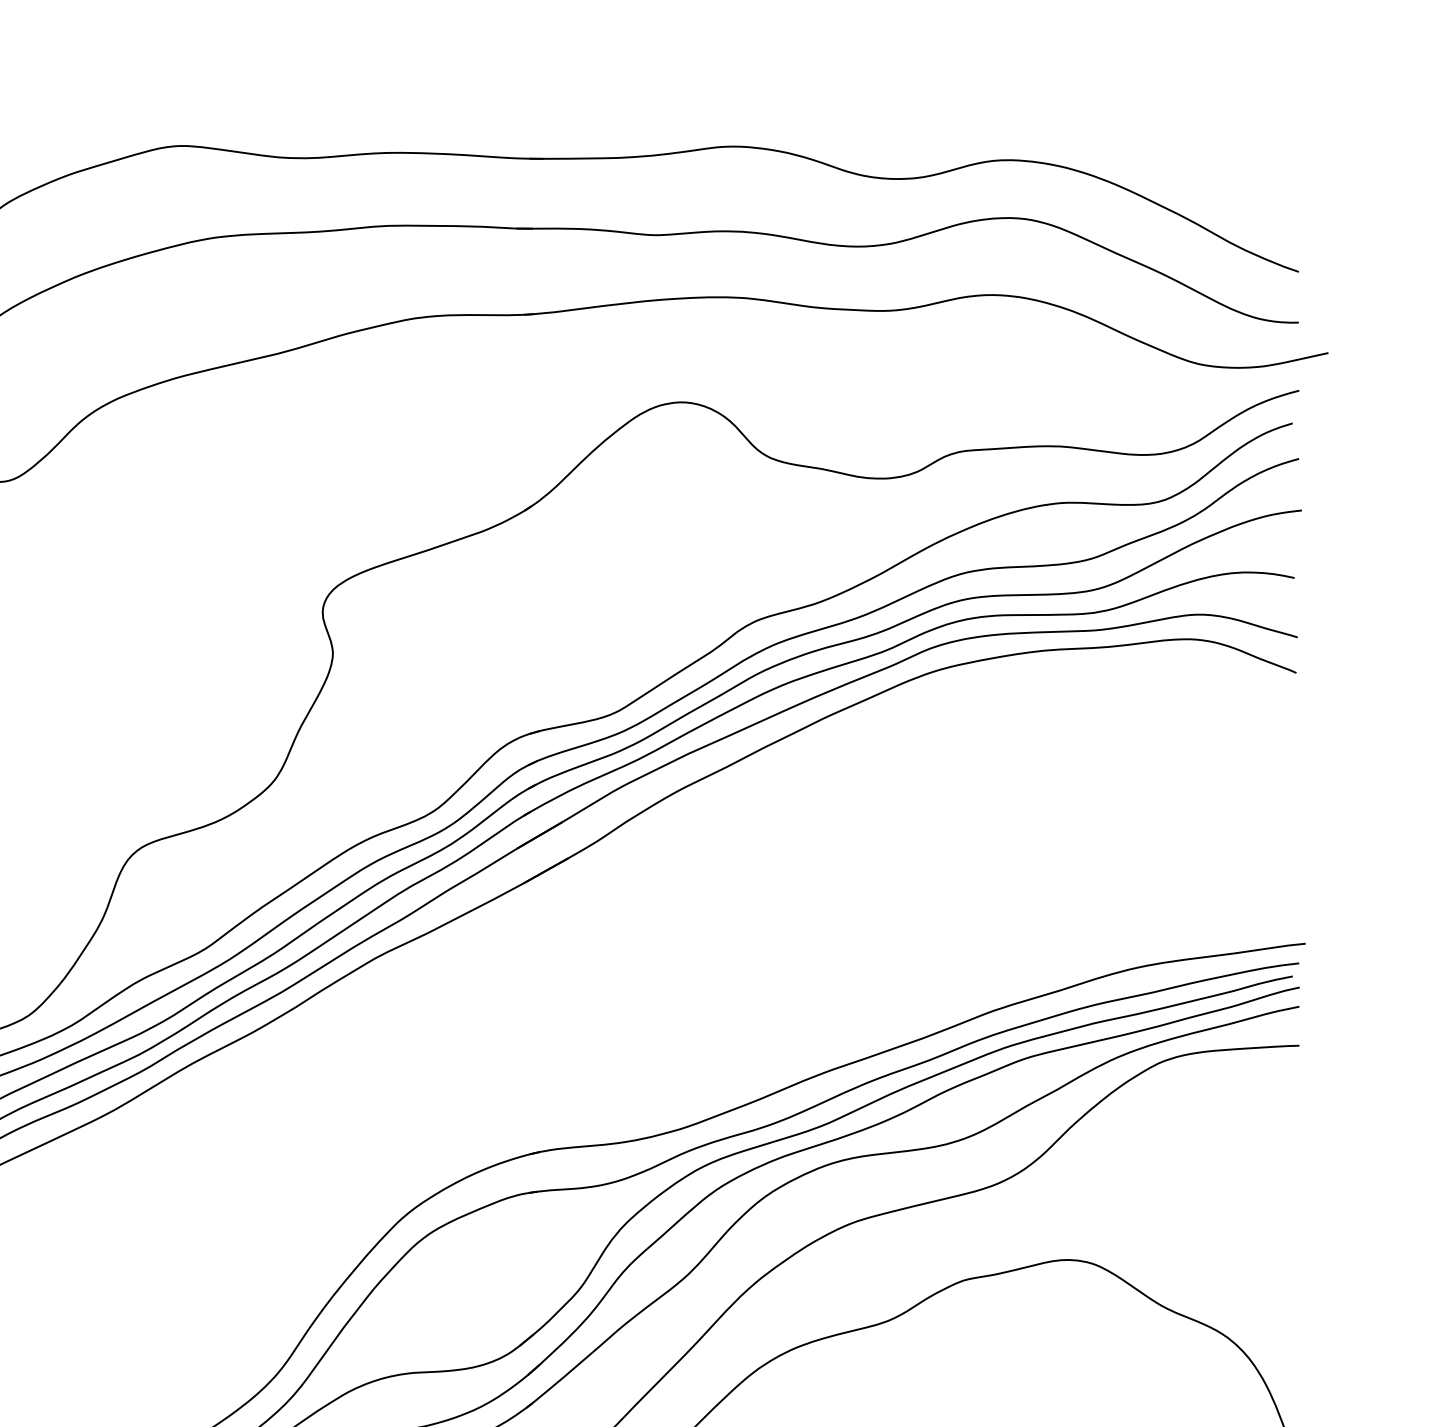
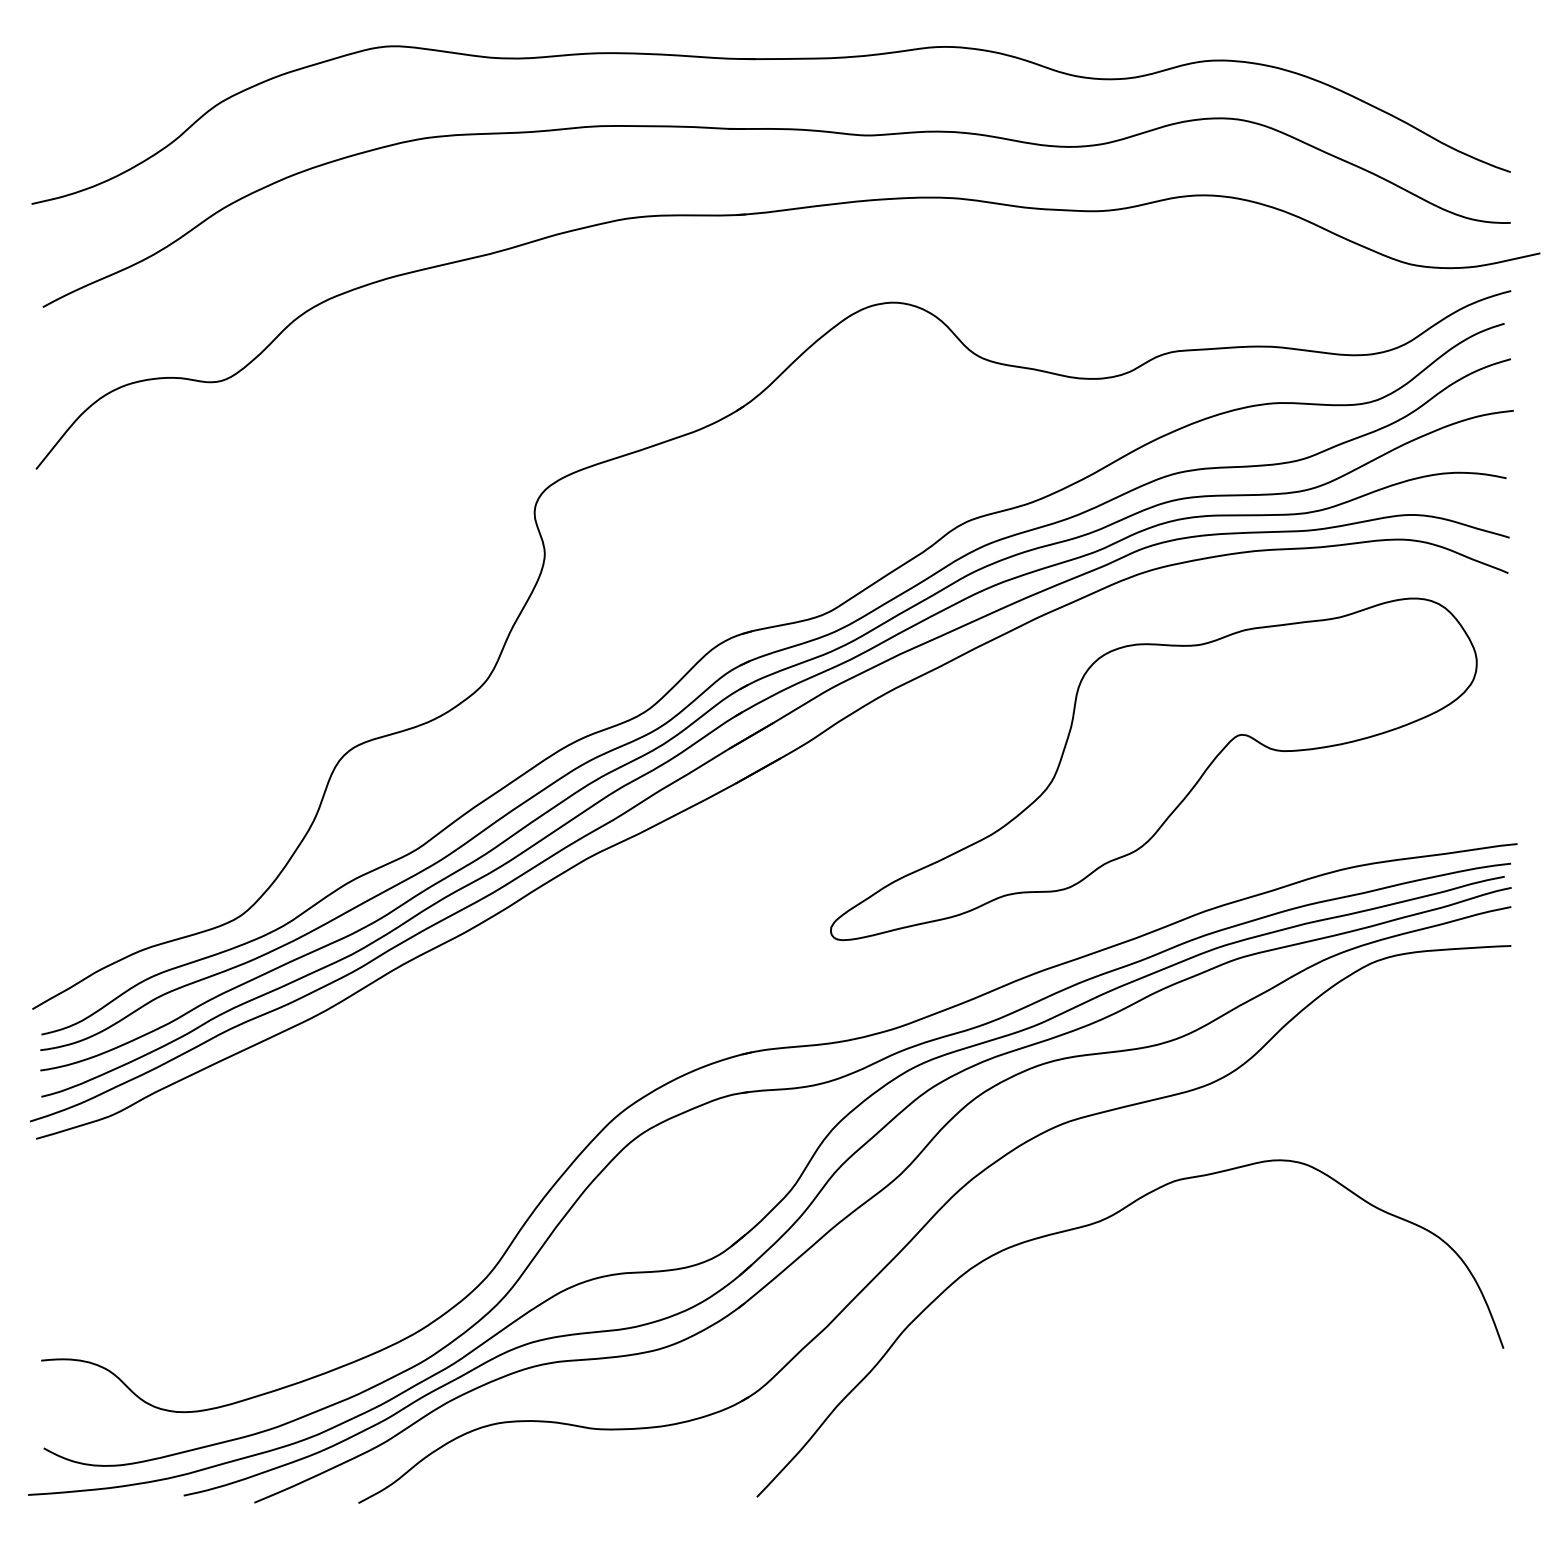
part: (941, 869) -> (1153, 769), added

